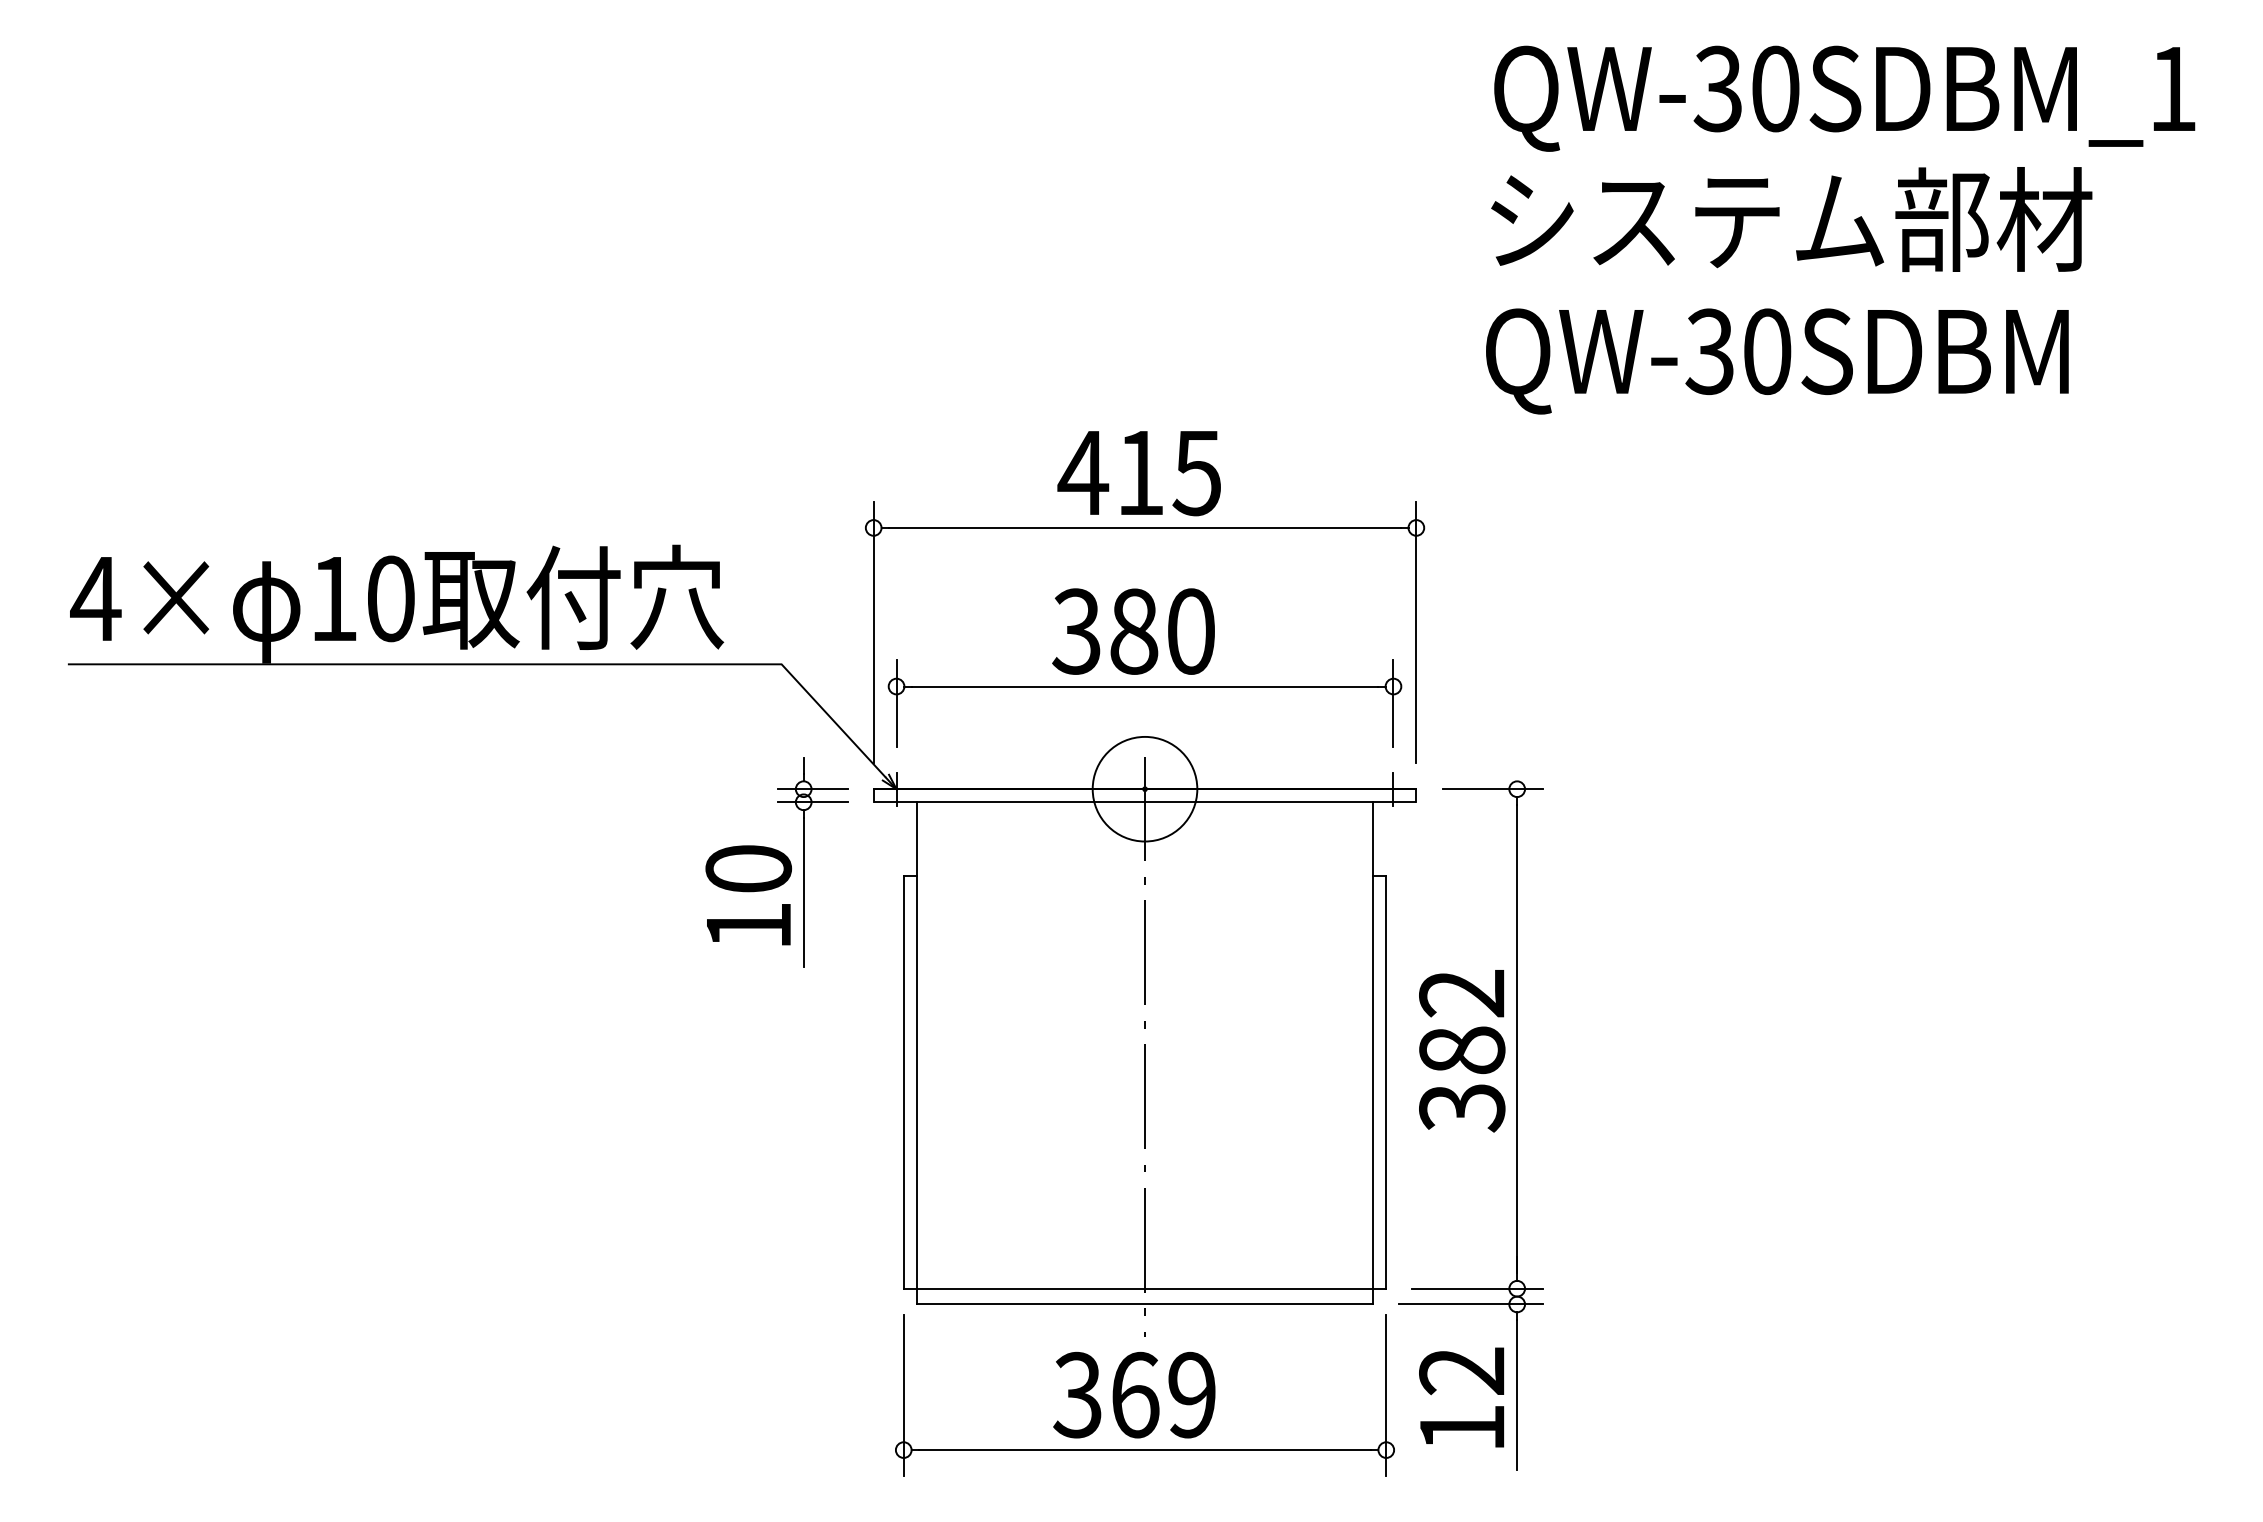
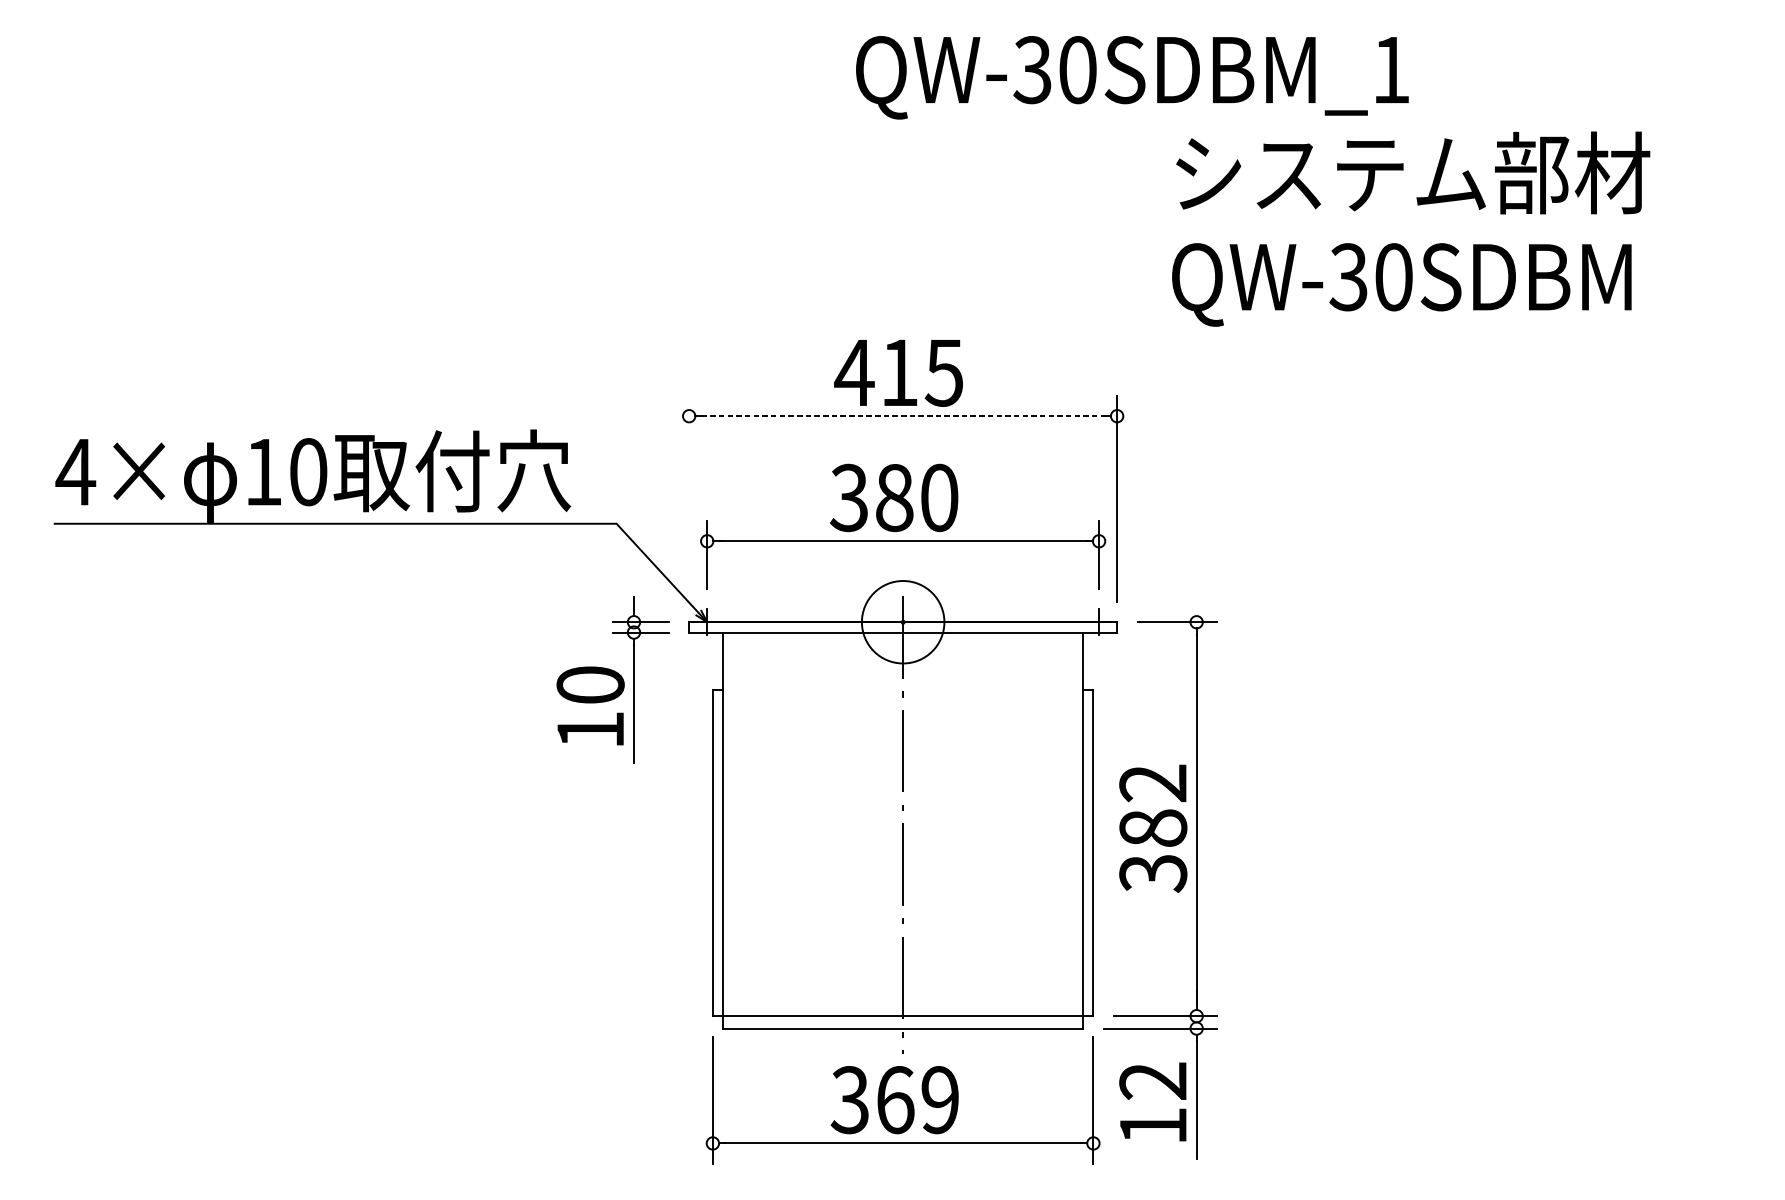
text: (1844, 98) -> (1132, 77), moved
line: (1145, 527) -> (903, 415), solid -> dashed
line: (873, 632) -> (689, 498), removed

